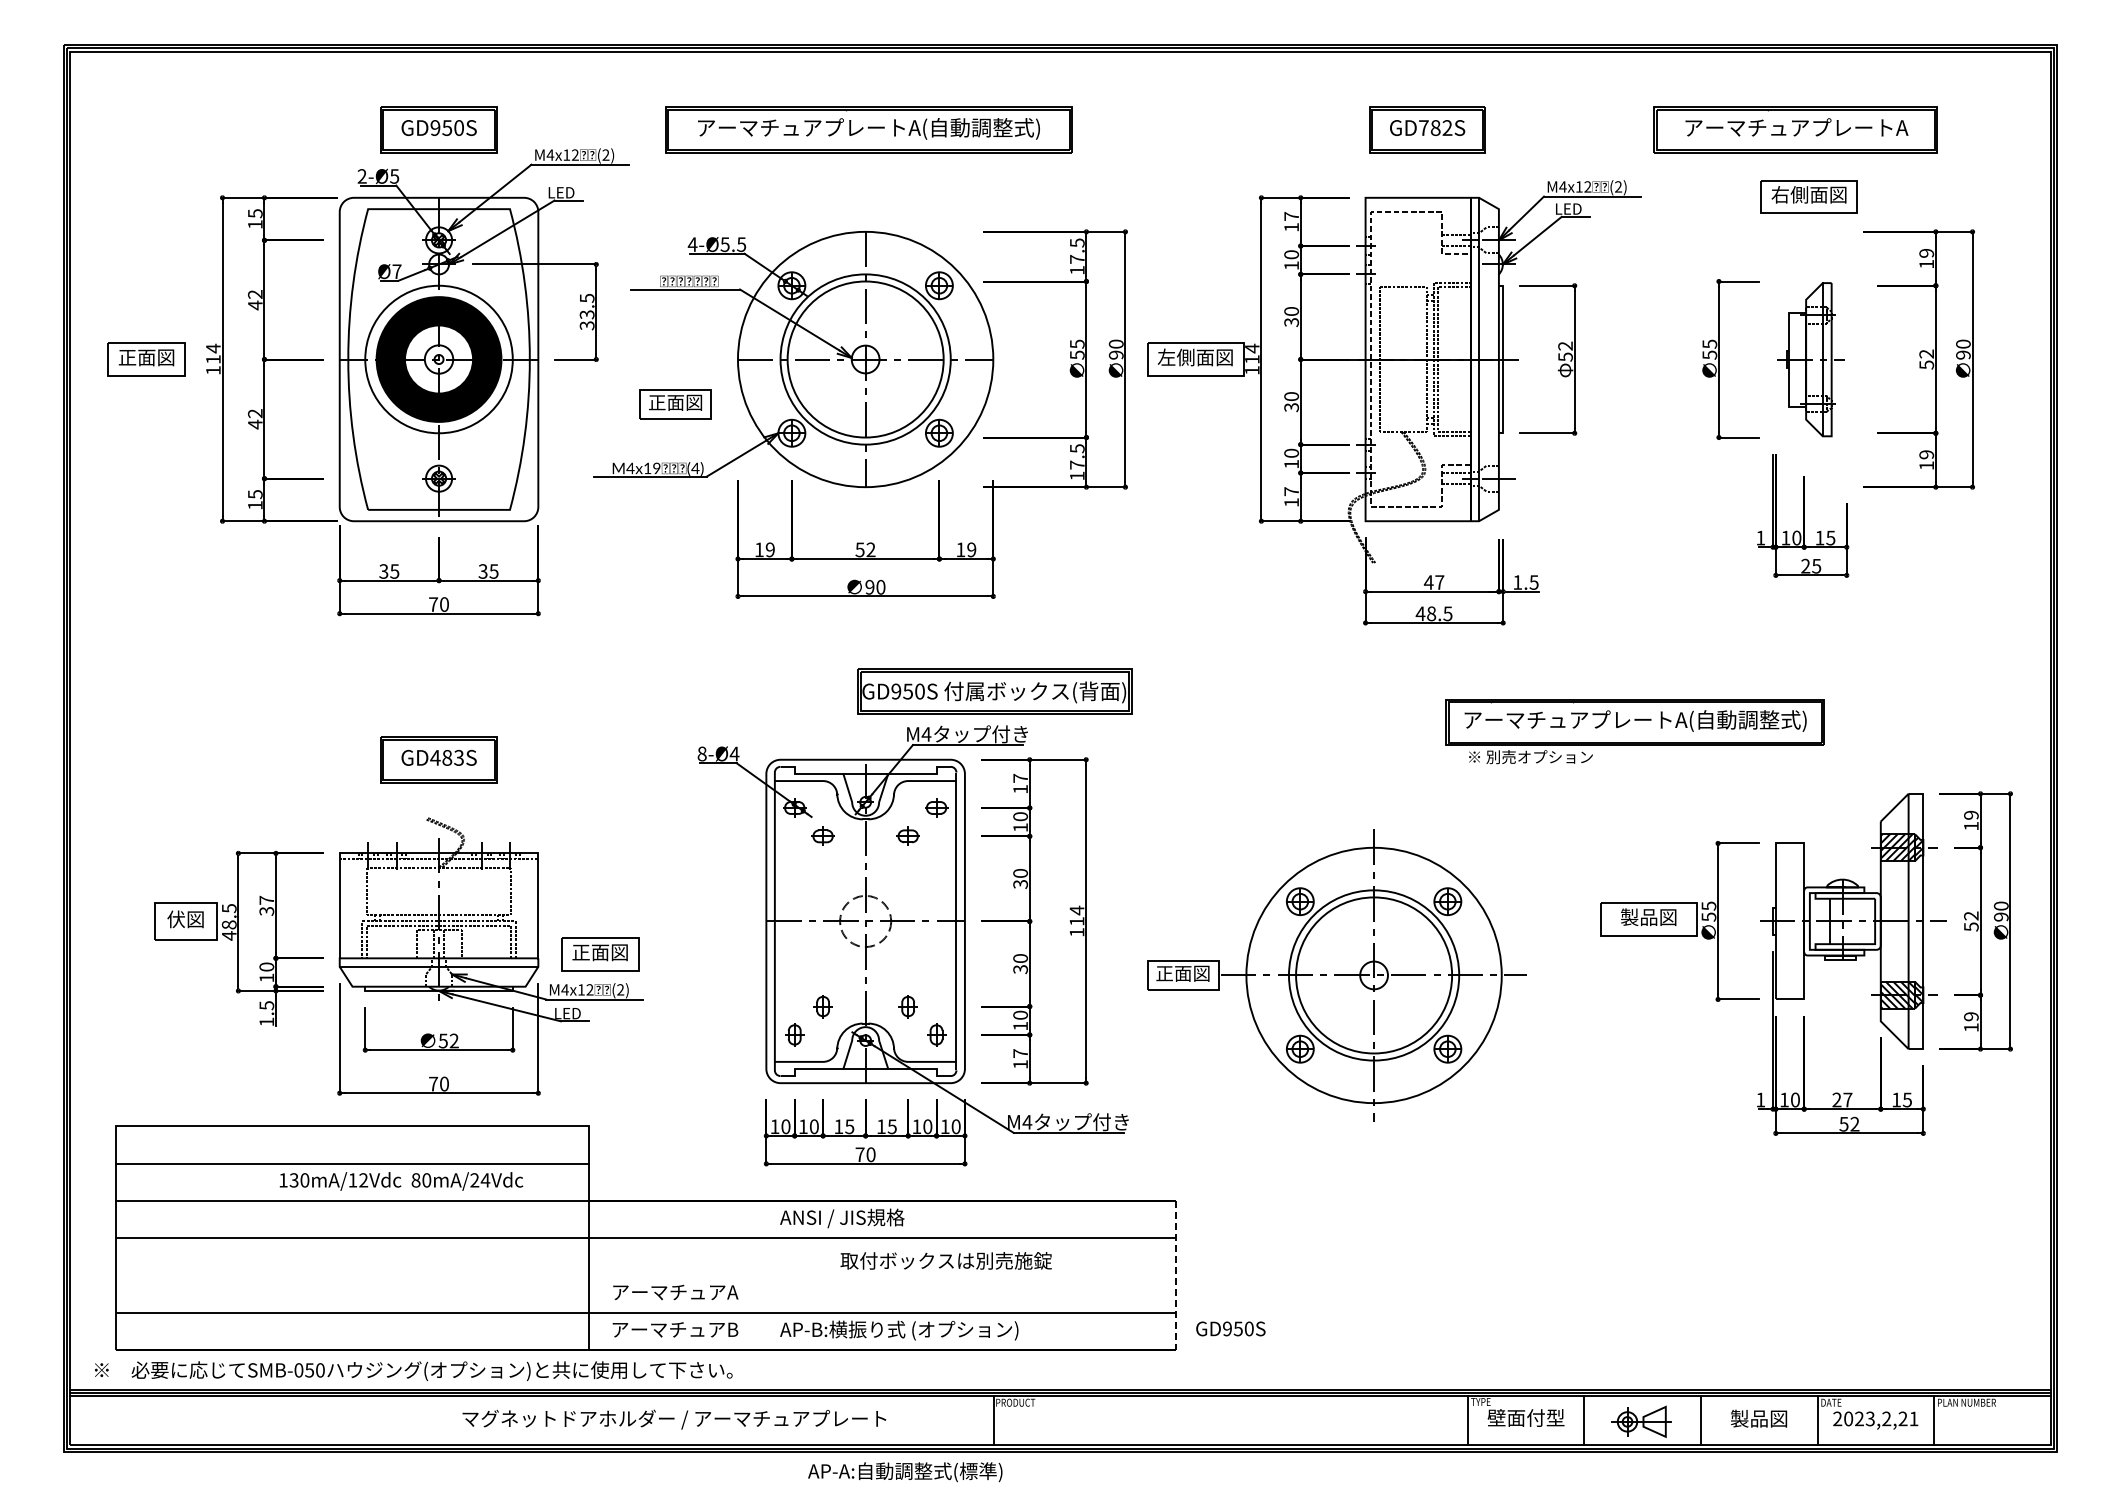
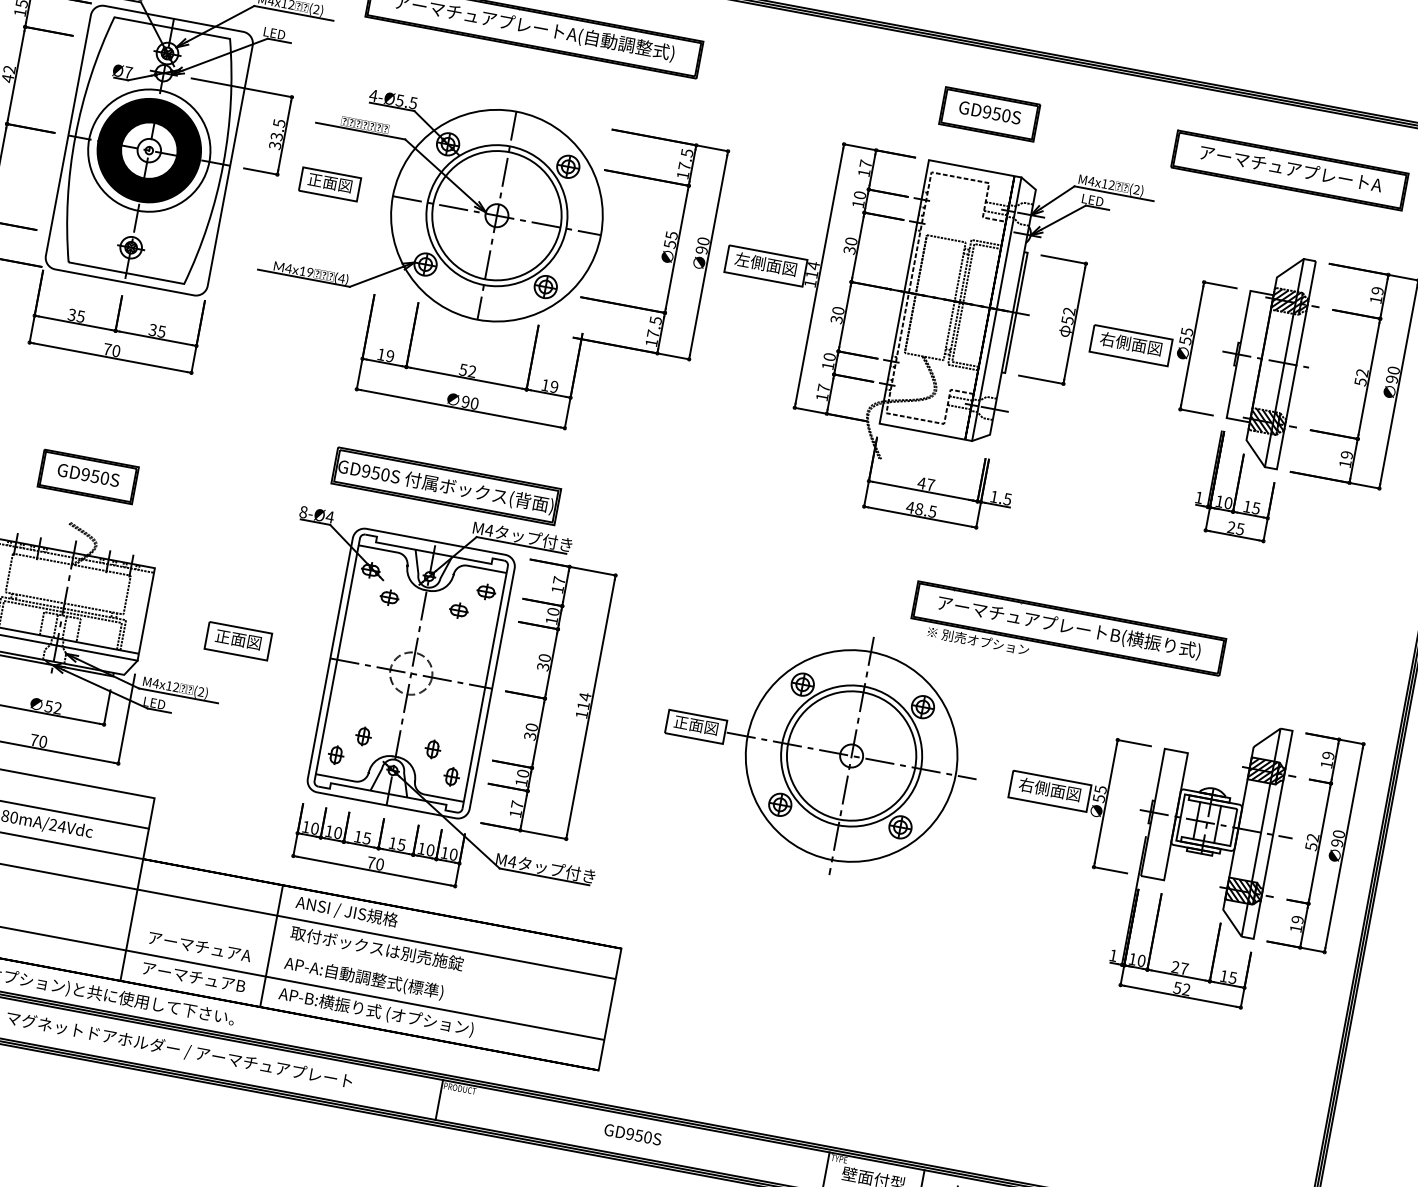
text: (1435, 128) -> (996, 114), GD782S -> GD950S
part: (1808, 196) -> (1130, 345), moved
part: (1808, 359) -> (1265, 359), size x1.67
part: (675, 404) -> (329, 184), moved
part: (994, 691) -> (446, 486), moved
text: (1635, 720) -> (1069, 627), アーマチュアプレートA(自動調整式) -> アーマチュアプレートB(横振り式)
text: (446, 757) -> (94, 476), GD483S -> GD950S
text: (1648, 917) -> (1049, 789), 製品図 -> 右側面図
line: (1855, 921) -> (1217, 824), added
part: (600, 954) -> (238, 641), moved
part: (1336, 975) -> (820, 750), moved
text: (945, 1260) -> (376, 948), moved
line: (760, 1275) -> (271, 946), added
line: (1175, 1275) -> (609, 1009), dashed -> solid
text: (1230, 1328) -> (632, 1134), moved
text: (905, 1472) -> (364, 978), moved

